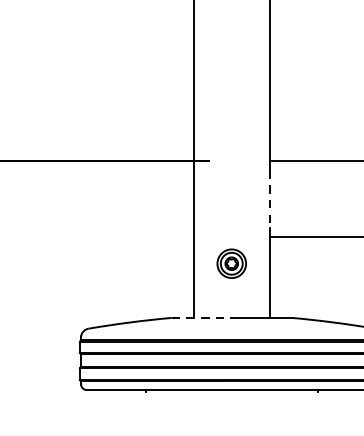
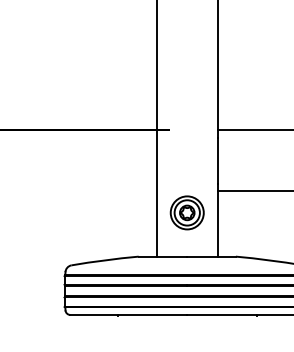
line: (269, 200) -> (217, 161), dashed -> solid
part: (230, 263) -> (186, 212), size x1.43
line: (202, 317) -> (163, 256), dashed -> solid

